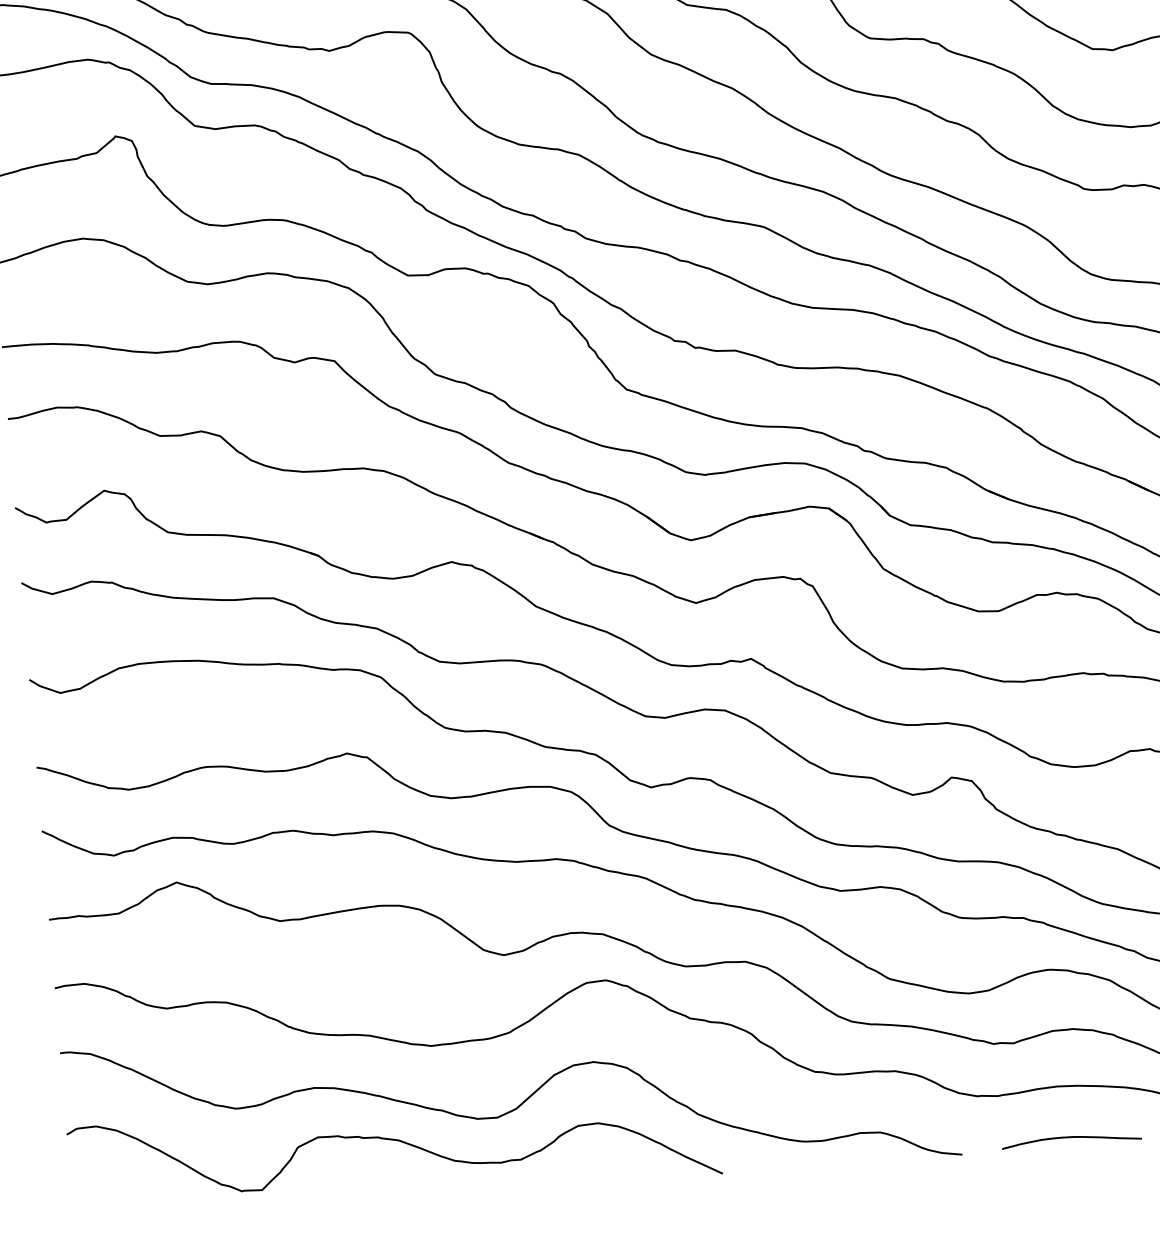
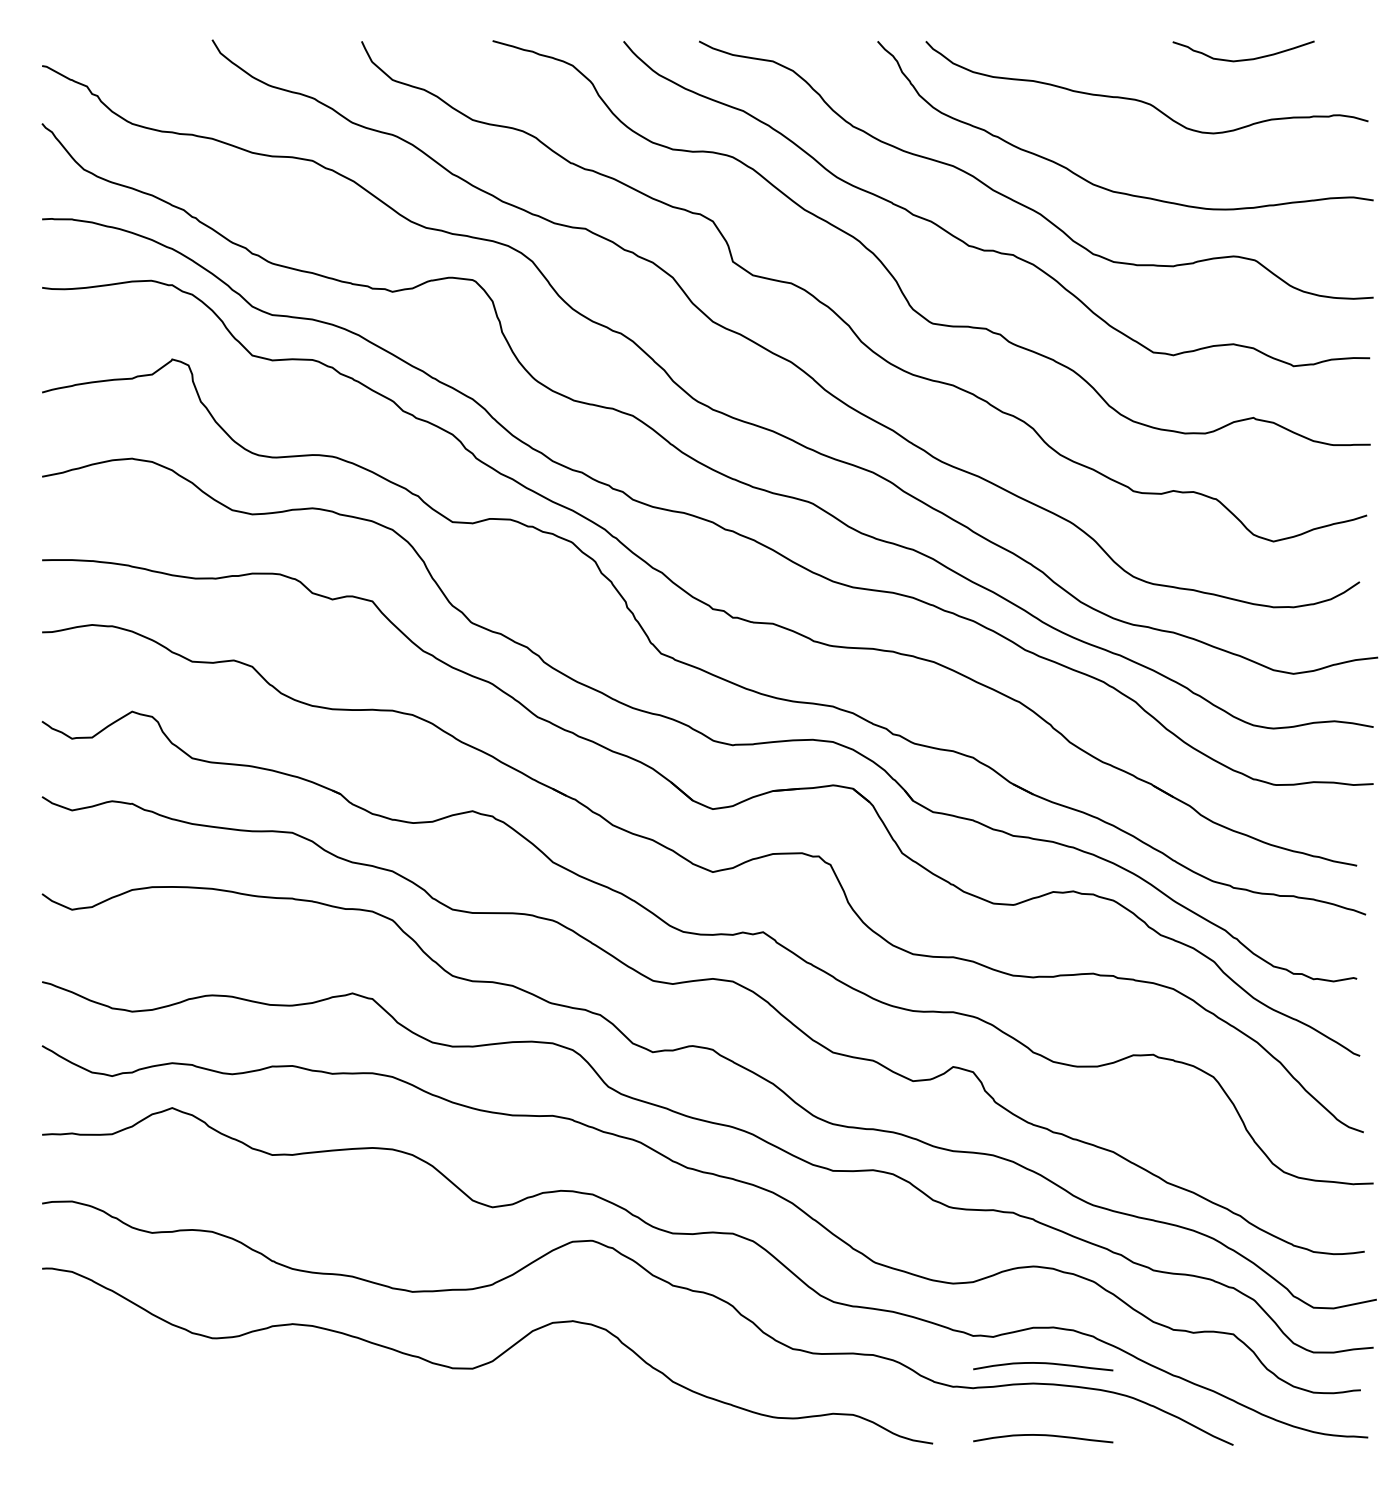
curve: (1066, 1066) -> (1044, 1364), added
curve: (393, 1141) -> (367, 1383), removed

